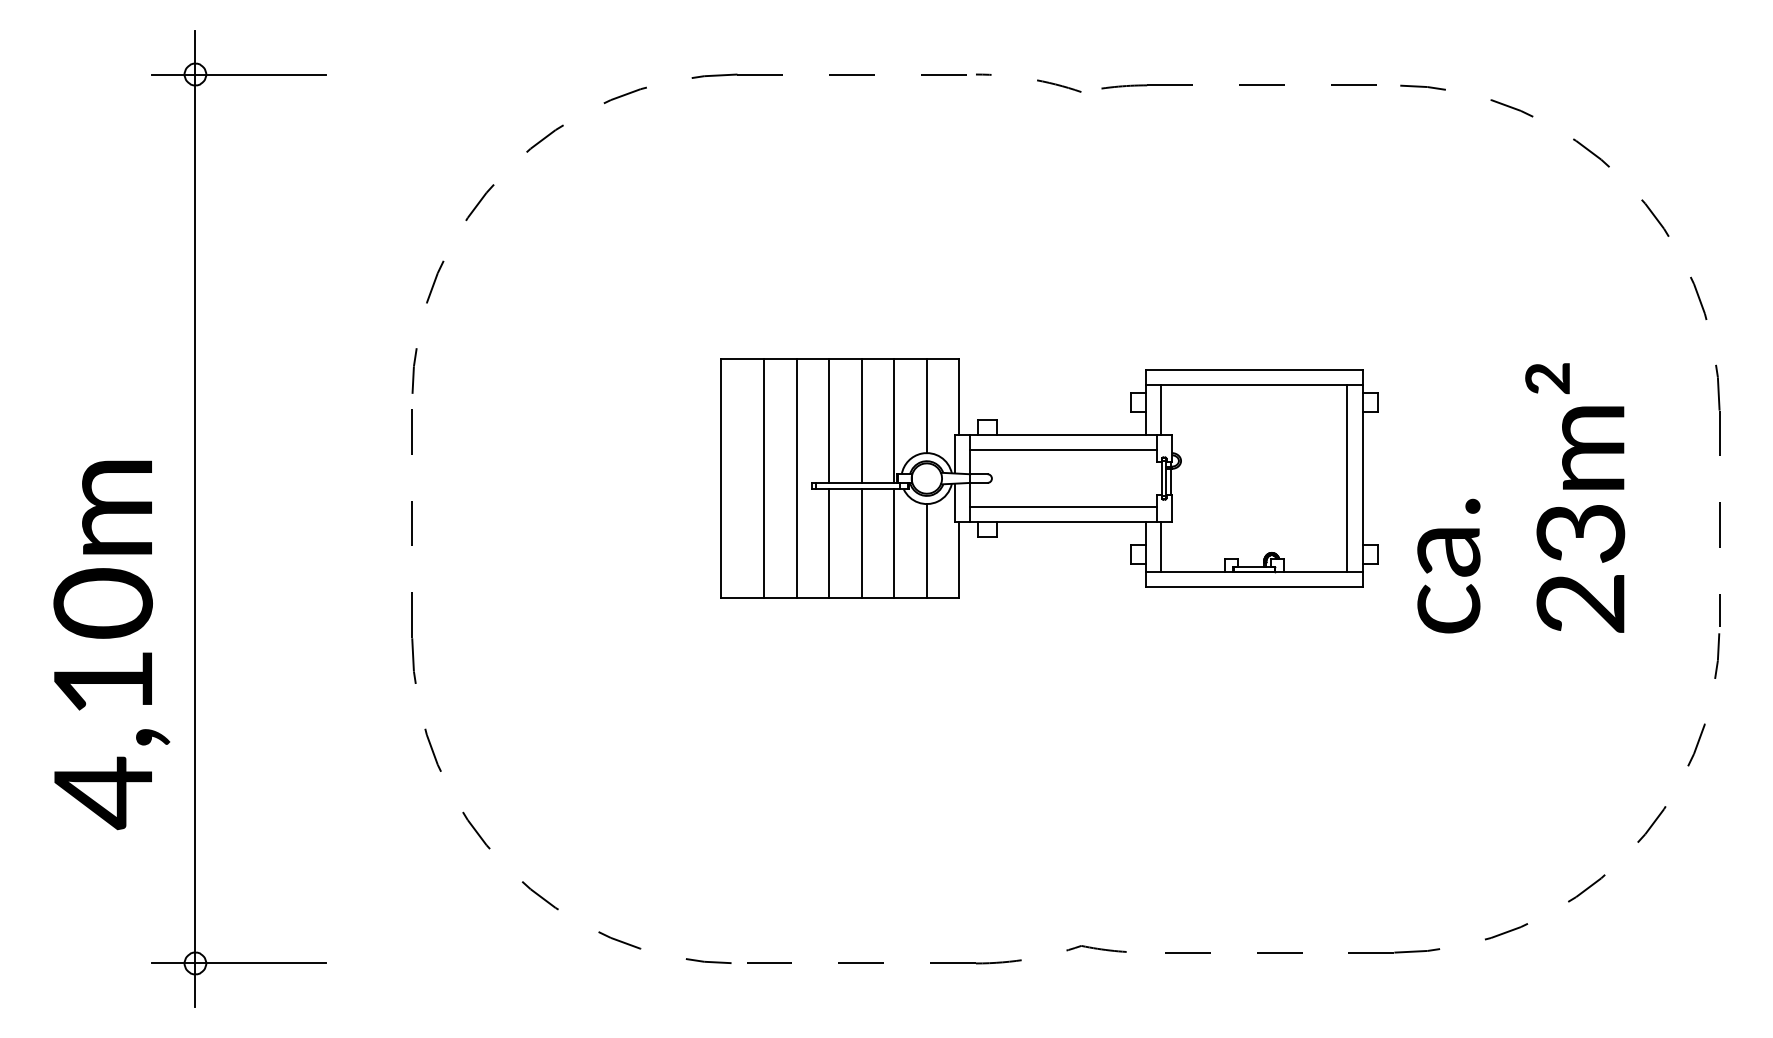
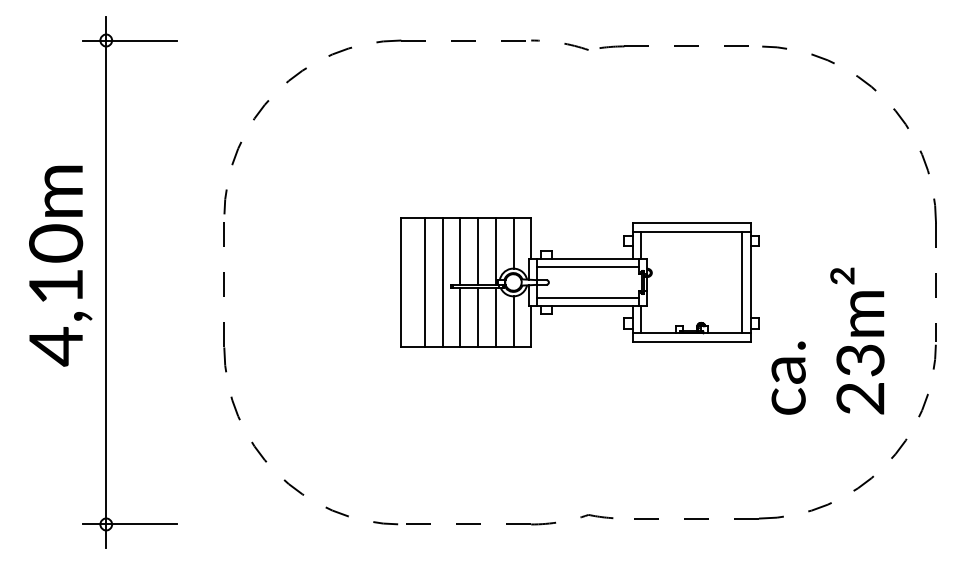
part: (1048, 478) -> (579, 282), moved
text: (1520, 496) -> (827, 340), moved
text: (111, 643) -> (60, 265), moved

